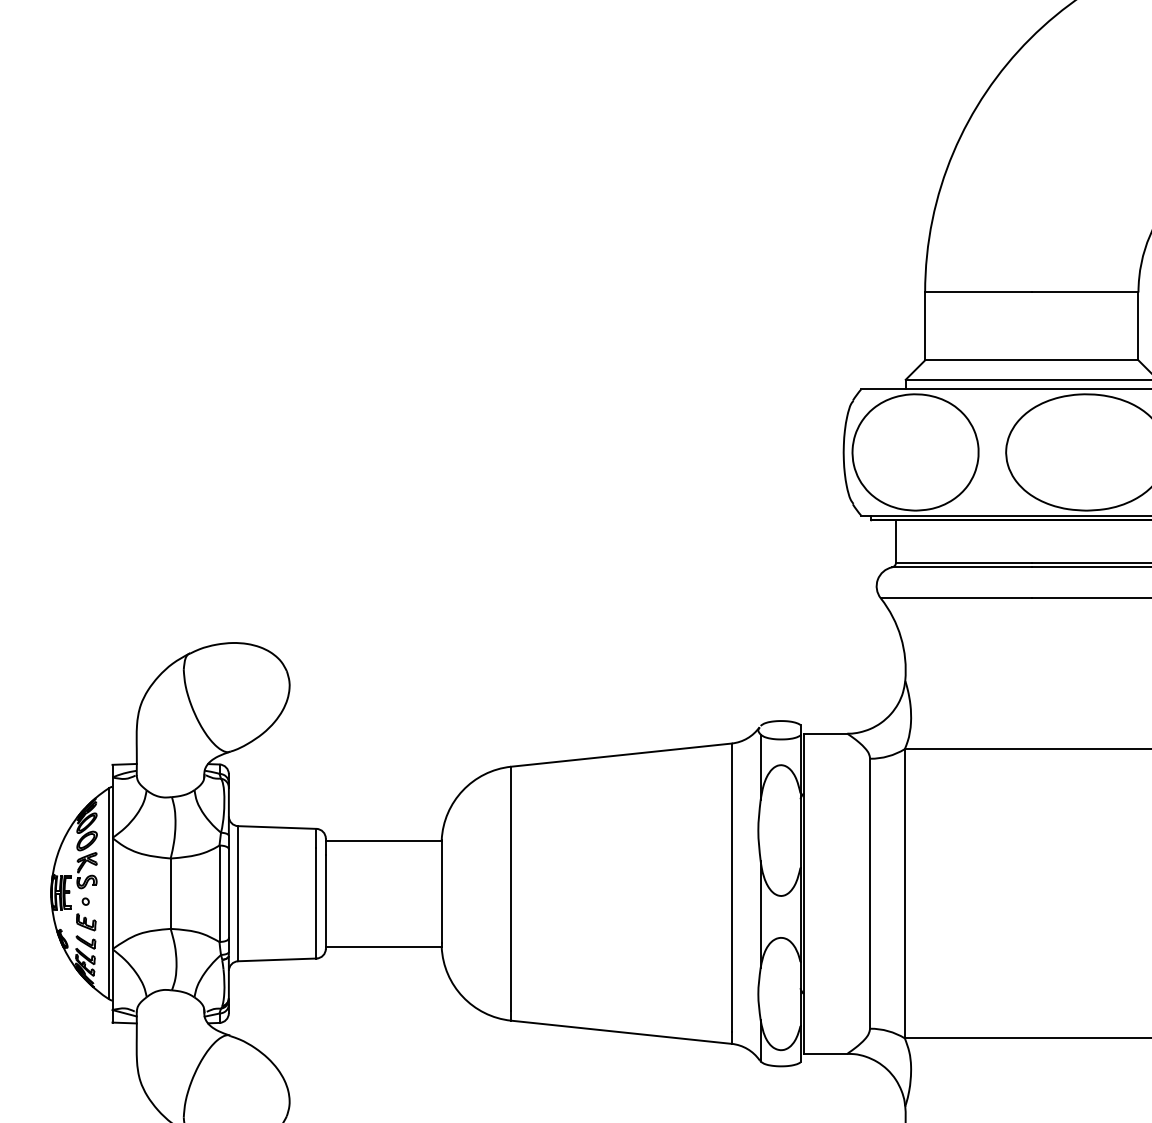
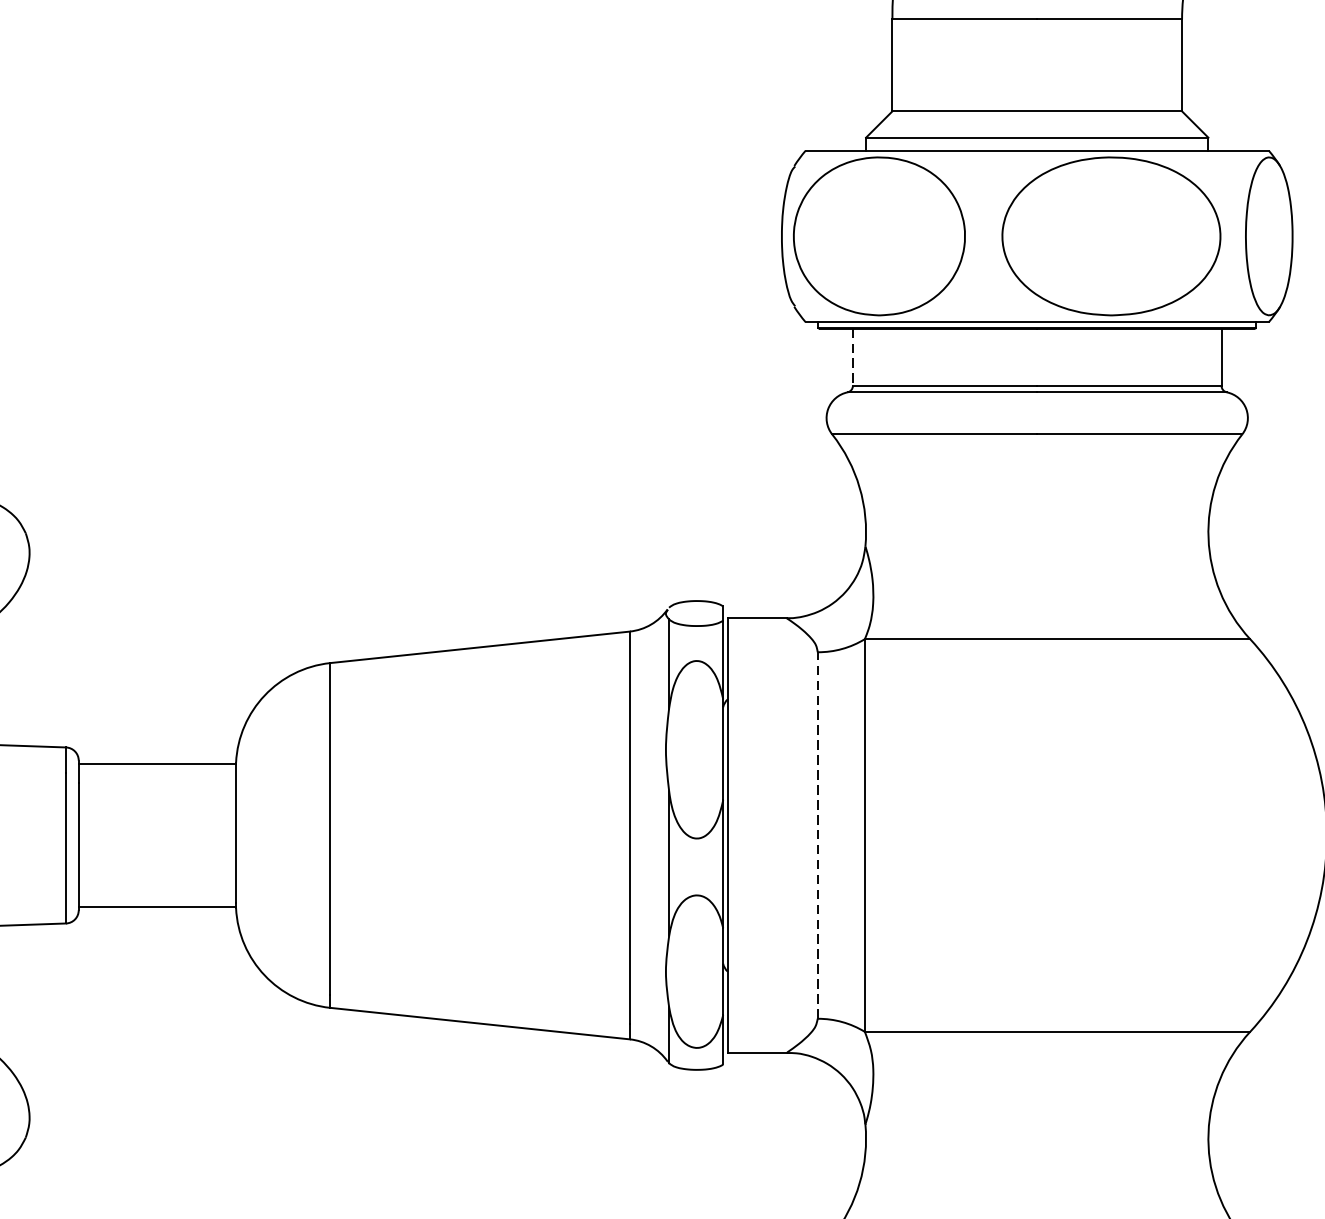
line: (896, 541) -> (853, 357), solid -> dashed
line: (870, 893) -> (818, 835), solid -> dashed

